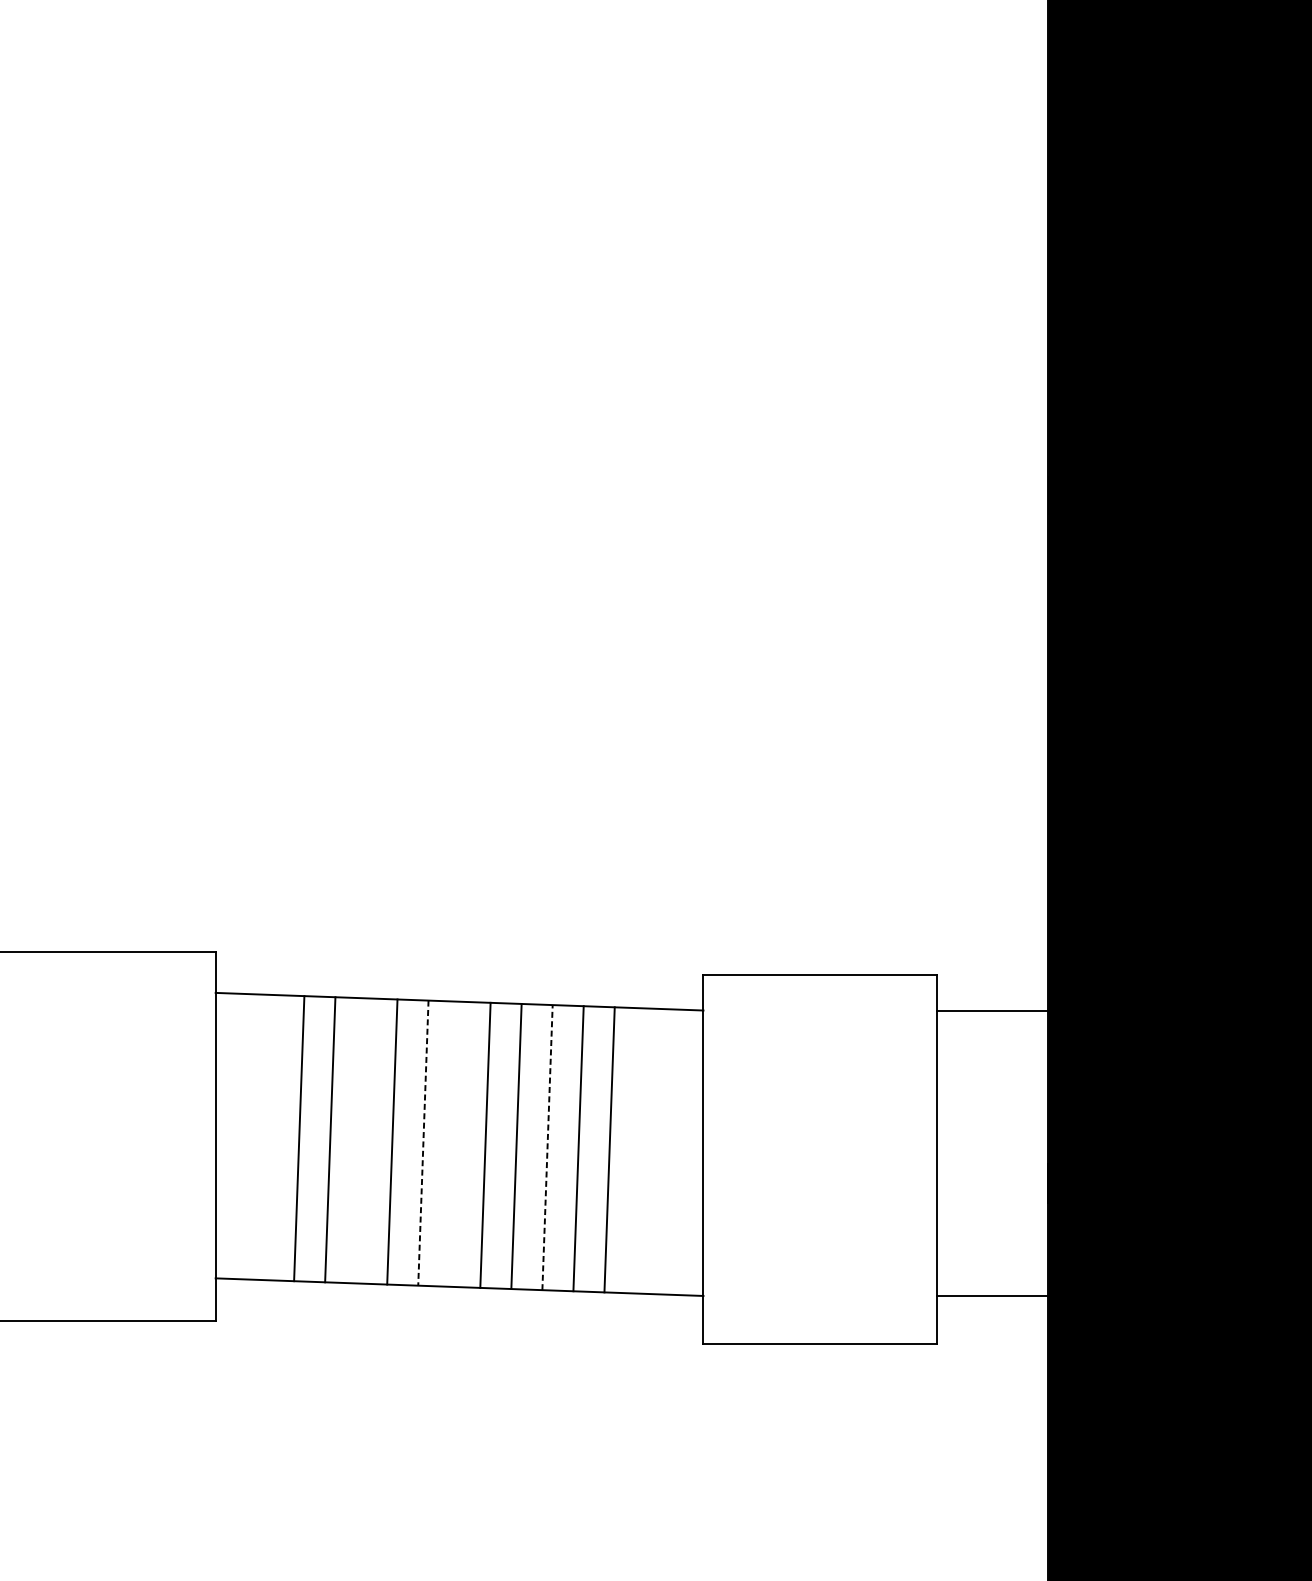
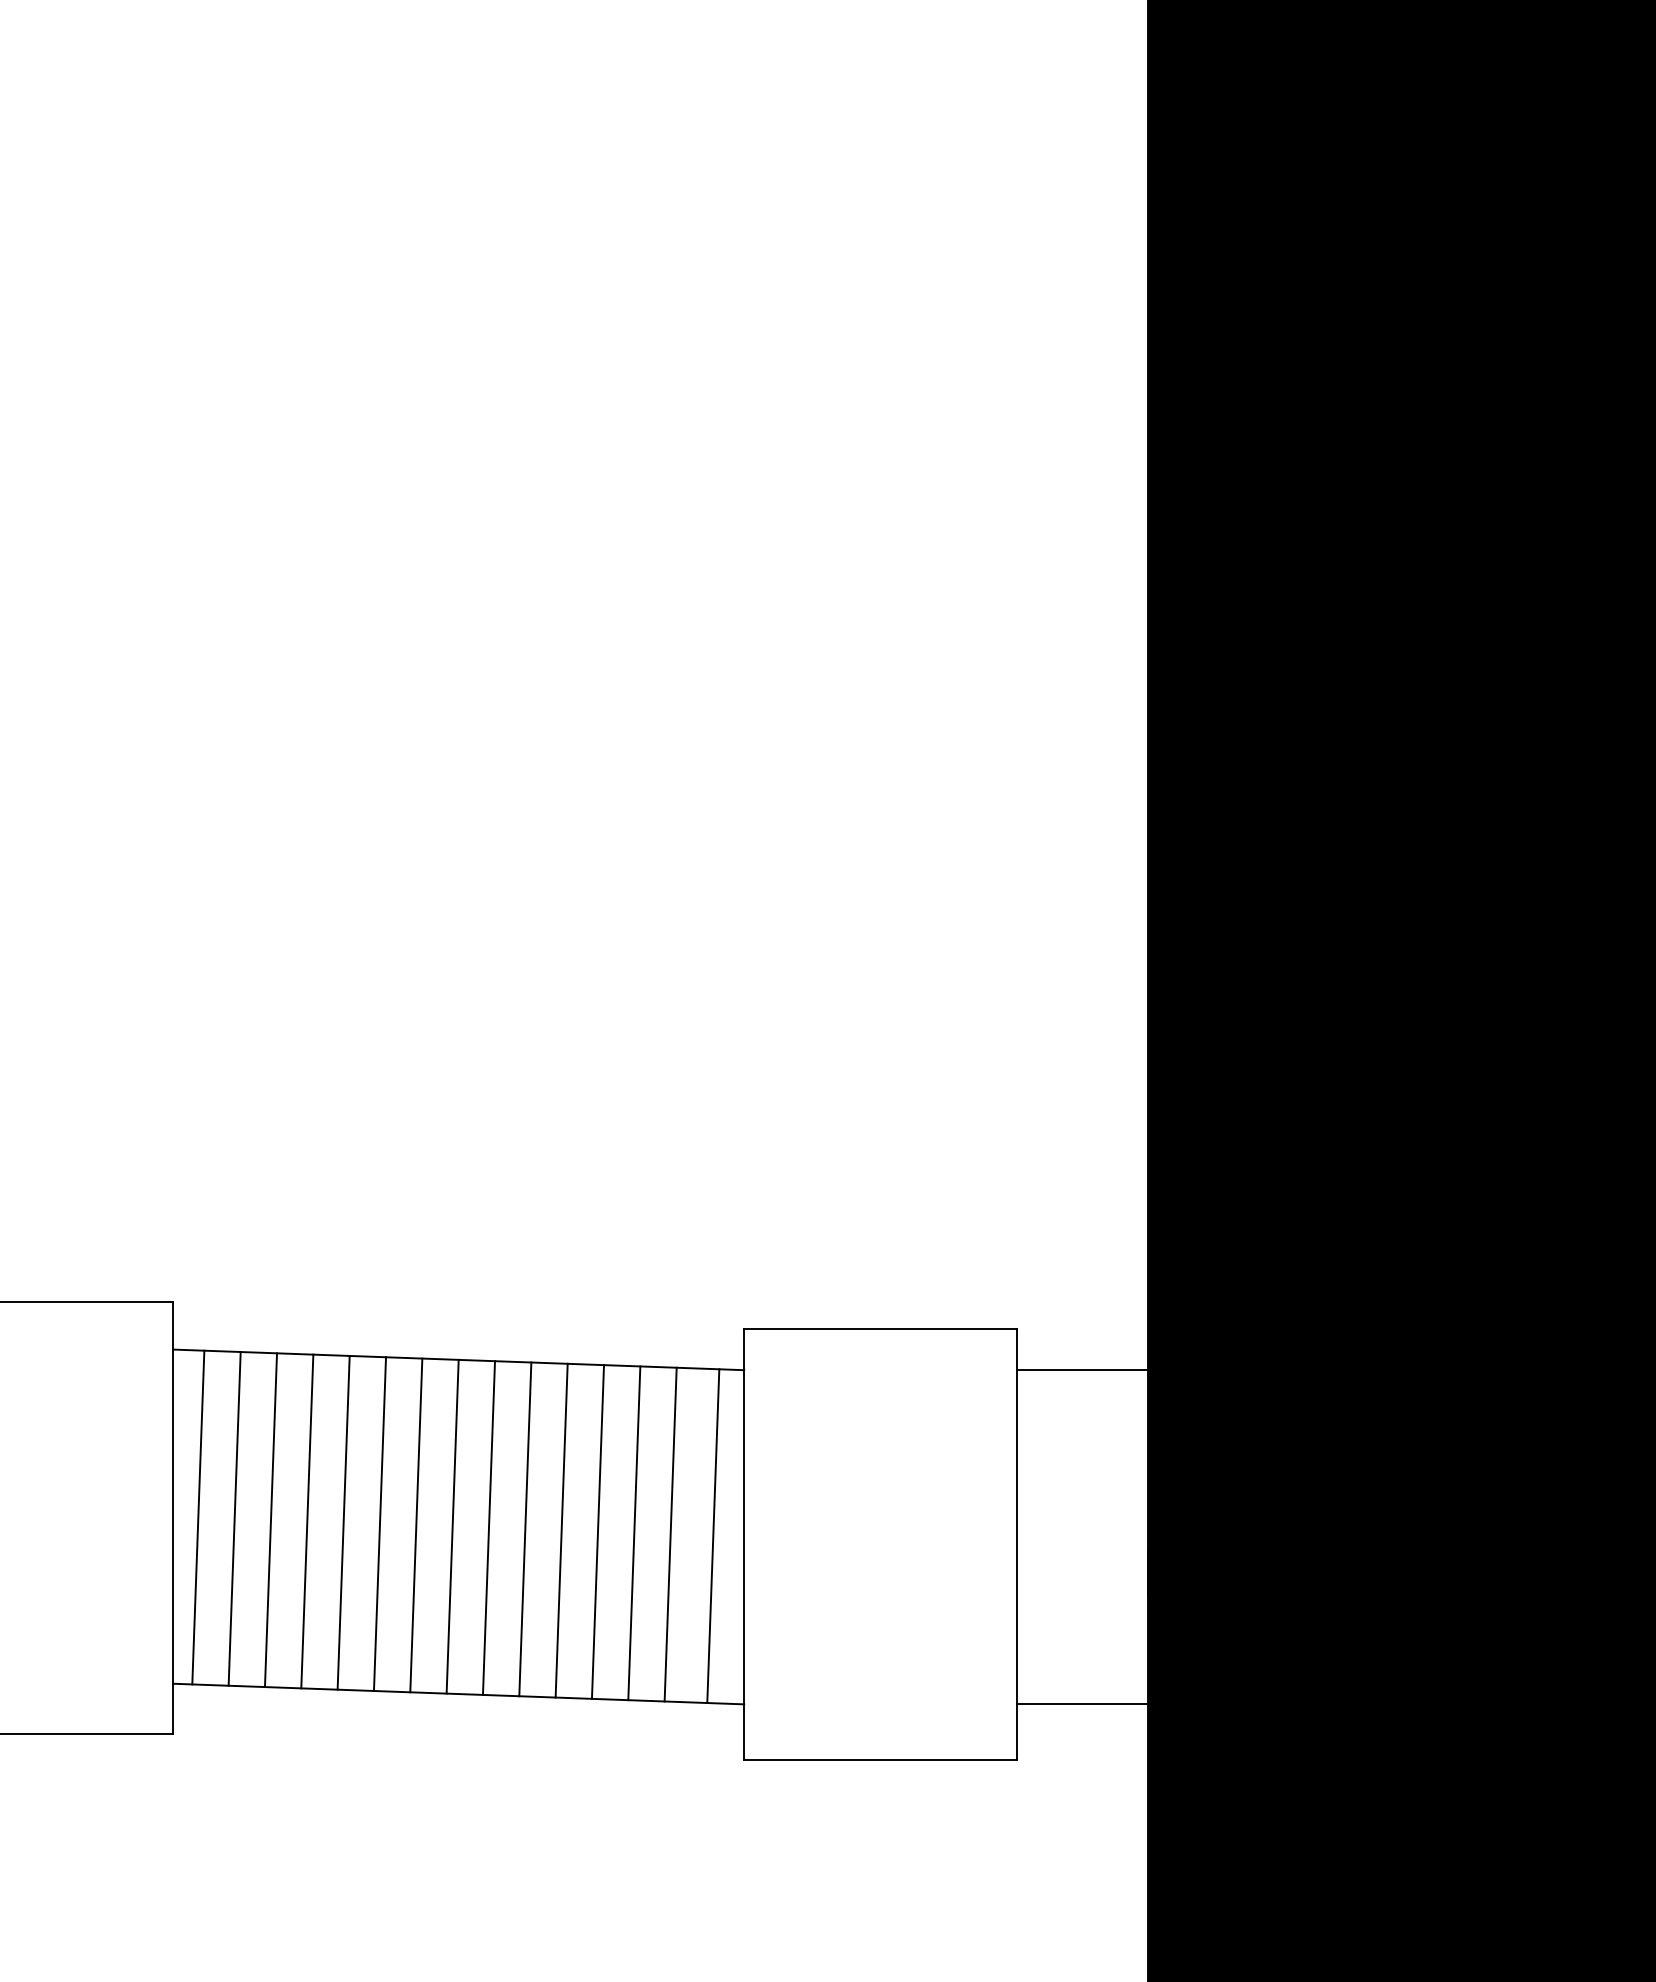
line: (237, 1136) -> (198, 1517), added
line: (268, 1137) -> (234, 1518), added
line: (361, 1140) -> (343, 1522), added
line: (423, 1143) -> (416, 1525), dashed -> solid
line: (454, 1144) -> (452, 1526), added
line: (547, 1147) -> (561, 1530), dashed -> solid
line: (640, 1150) -> (670, 1534), added
line: (677, 1152) -> (713, 1536), added

